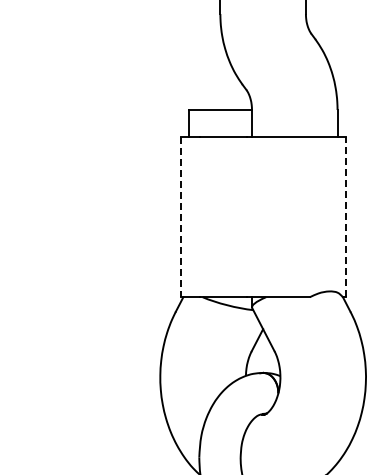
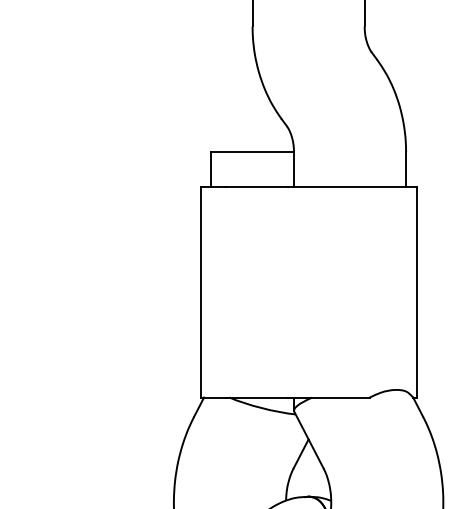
line: (345, 216) -> (416, 291), dashed -> solid
line: (180, 217) -> (200, 293), dashed -> solid

